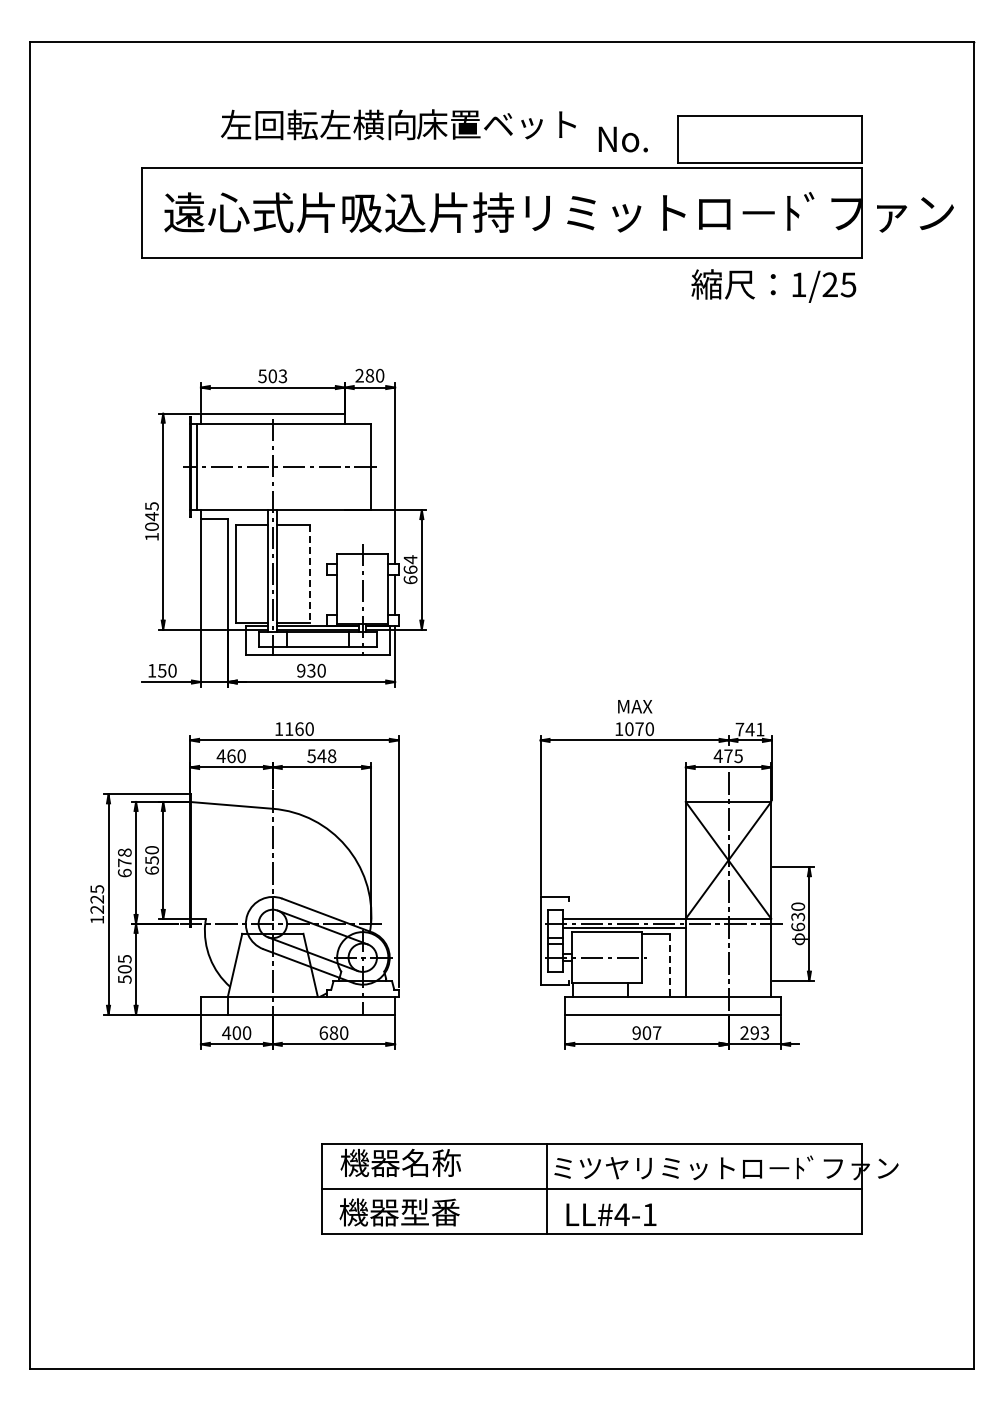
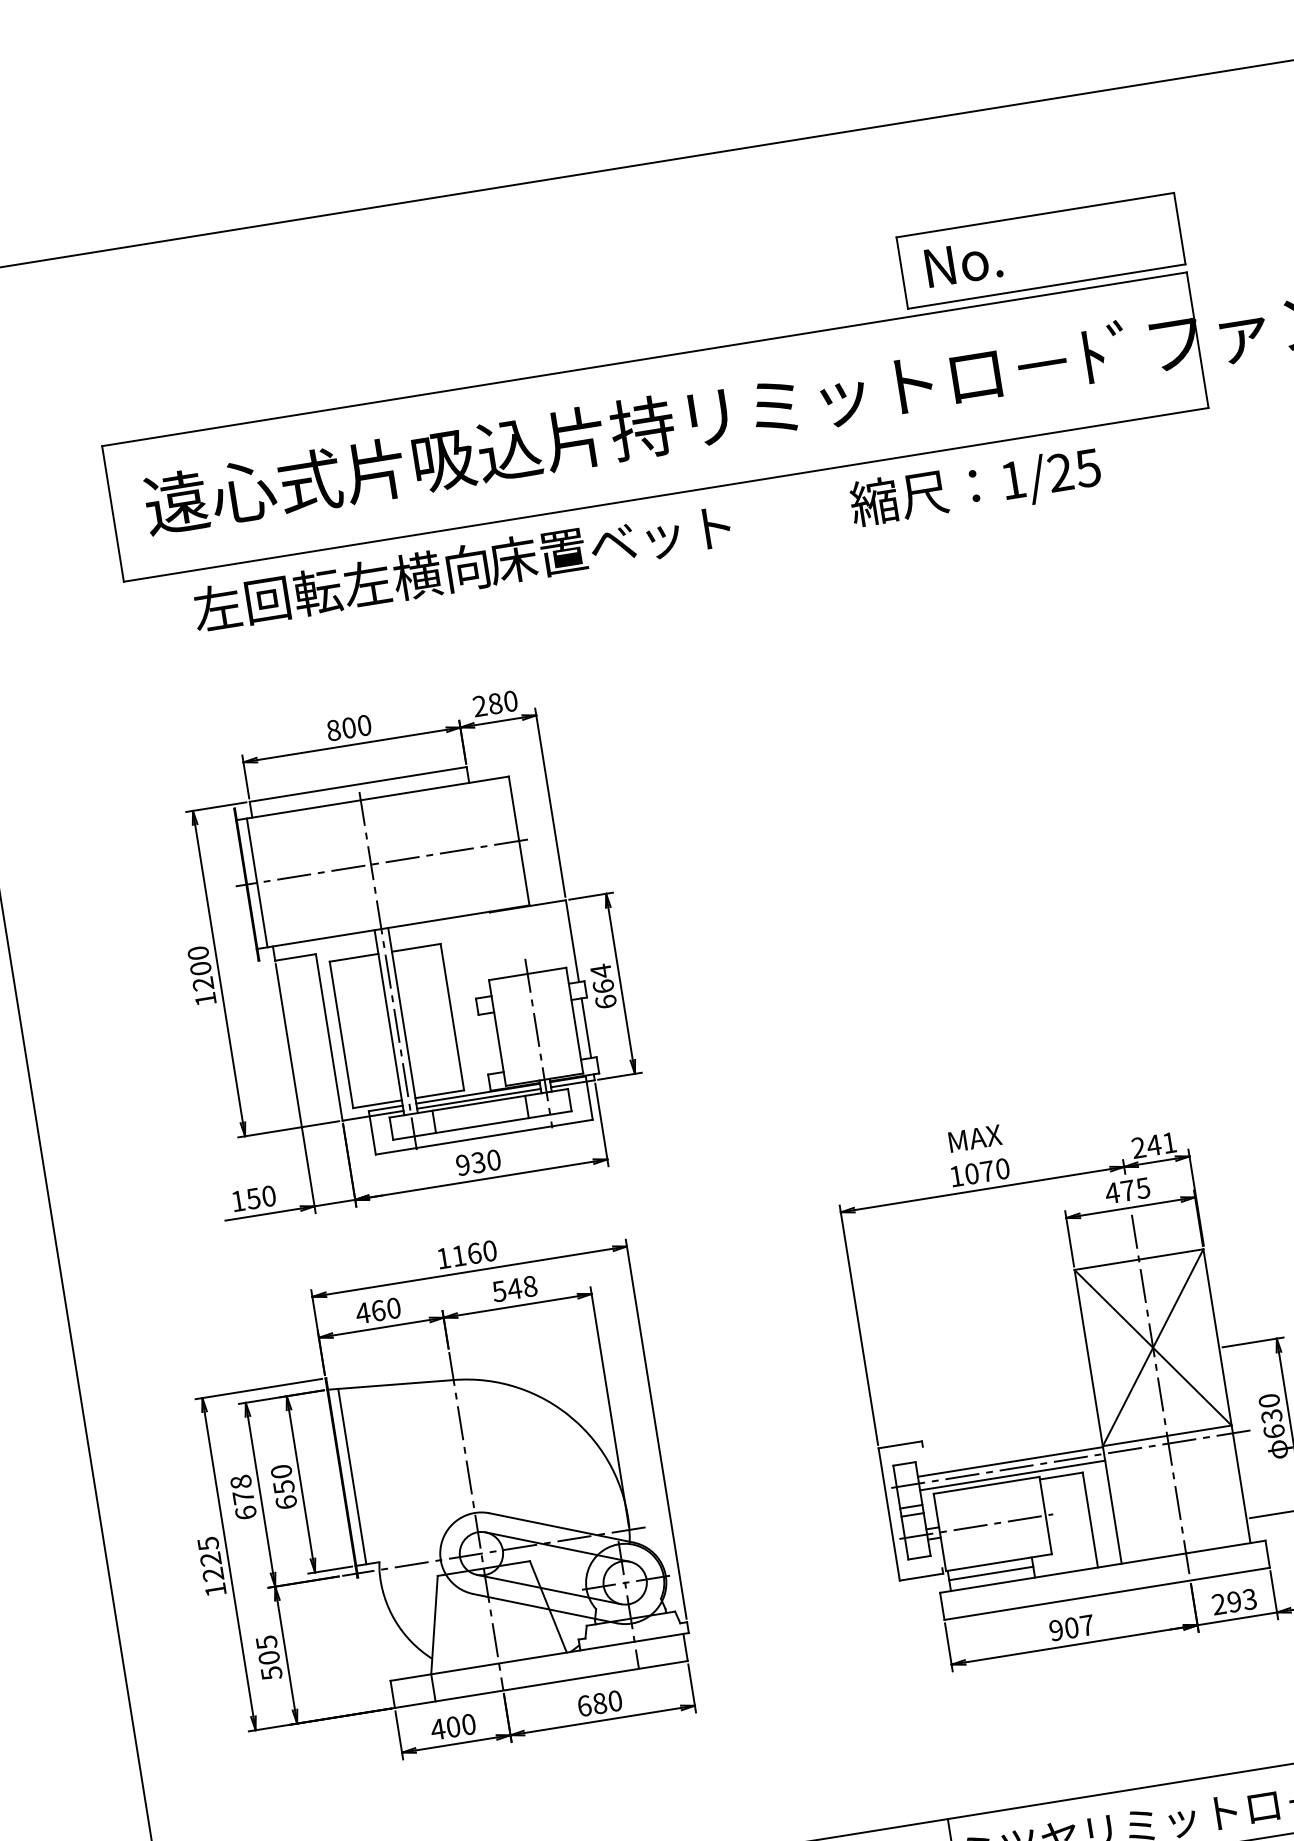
text: (398, 124) -> (462, 567), moved
text: (622, 139) -> (962, 263), moved
text: (773, 285) -> (975, 487), moved
text: (272, 376) -> (348, 728), 503 -> 800
text: (151, 516) -> (200, 968), 1045 -> 1200
line: (309, 573) -> (452, 1016), dashed -> solid
text: (739, 729) -> (1138, 1147), 741 -> 241
line: (197, 860) -> (352, 1476), added
line: (670, 965) -> (1091, 1520), dashed -> solid
line: (600, 989) -> (991, 1573), added

